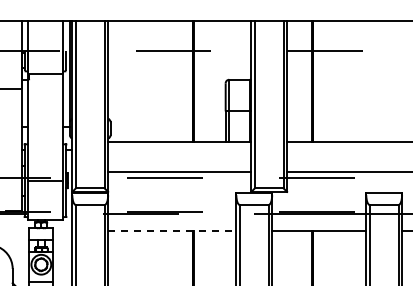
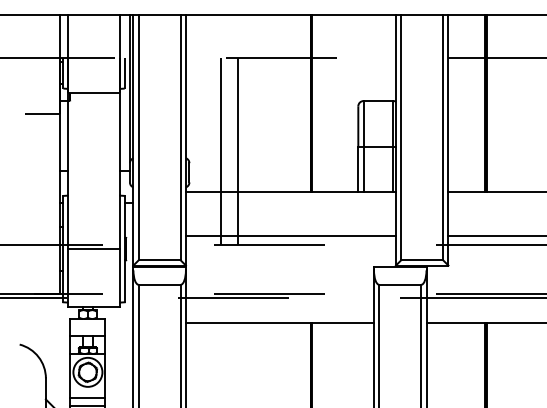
line: (132, 114) -> (221, 152), added
line: (143, 114) -> (237, 152), added
line: (172, 231) -> (280, 323), dashed -> solid

